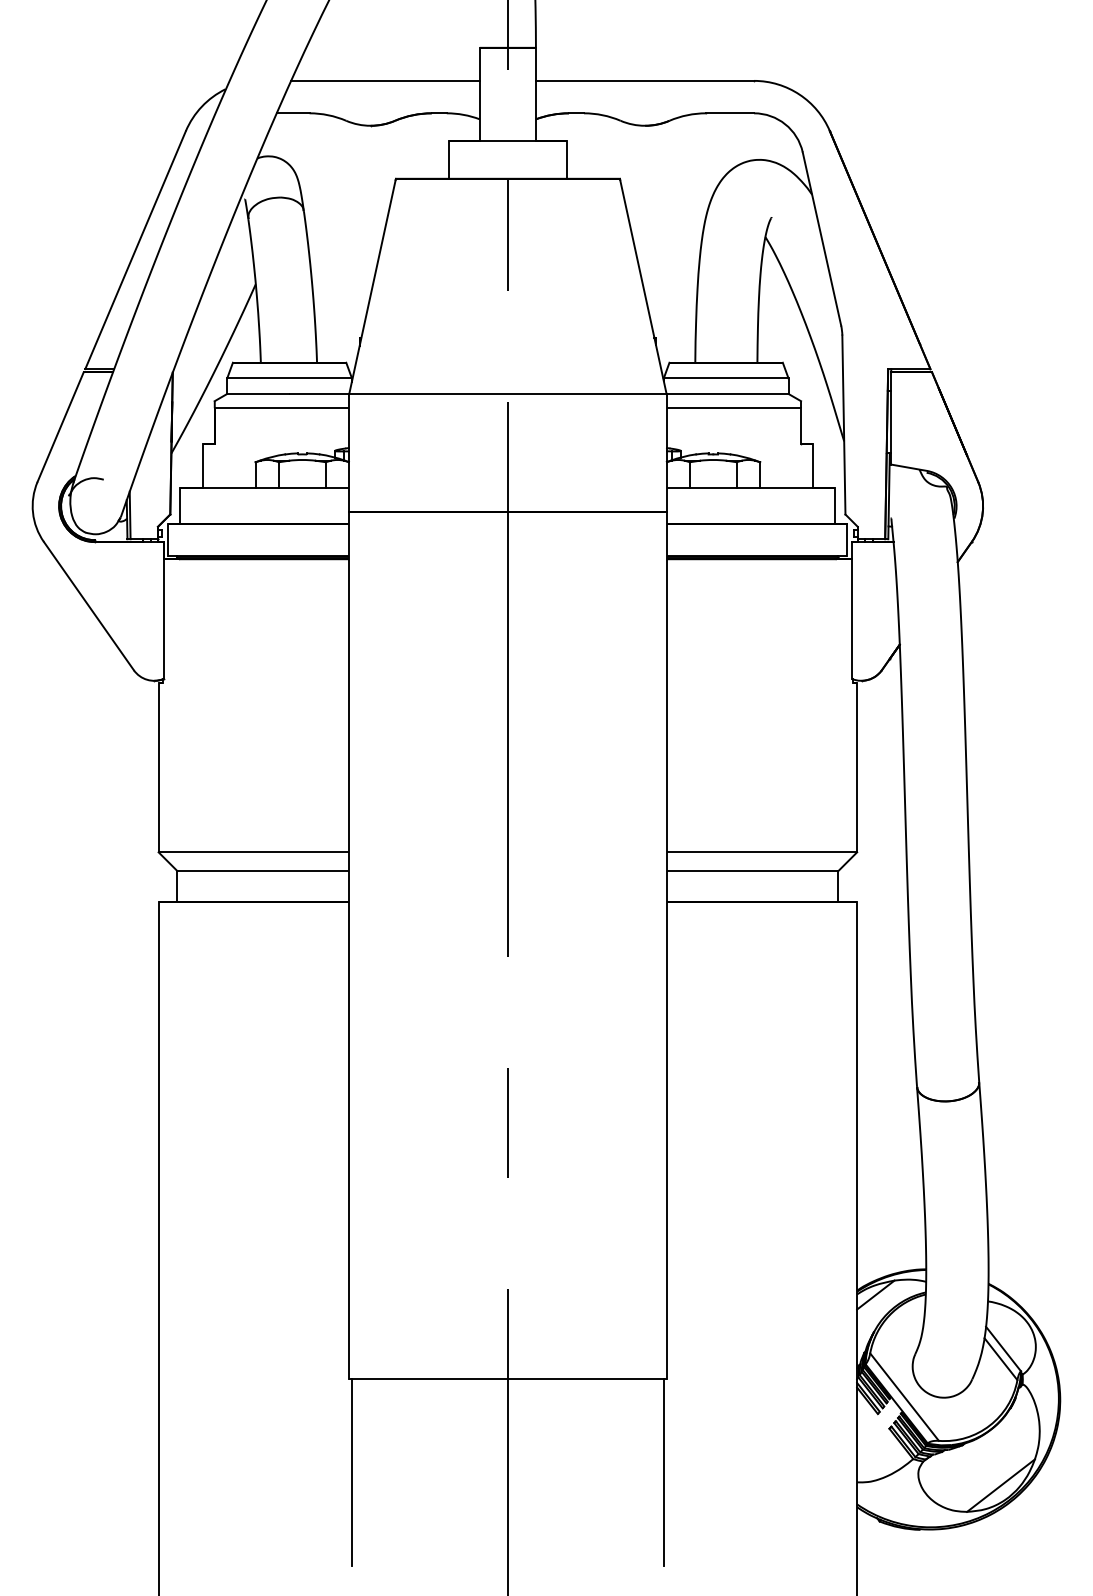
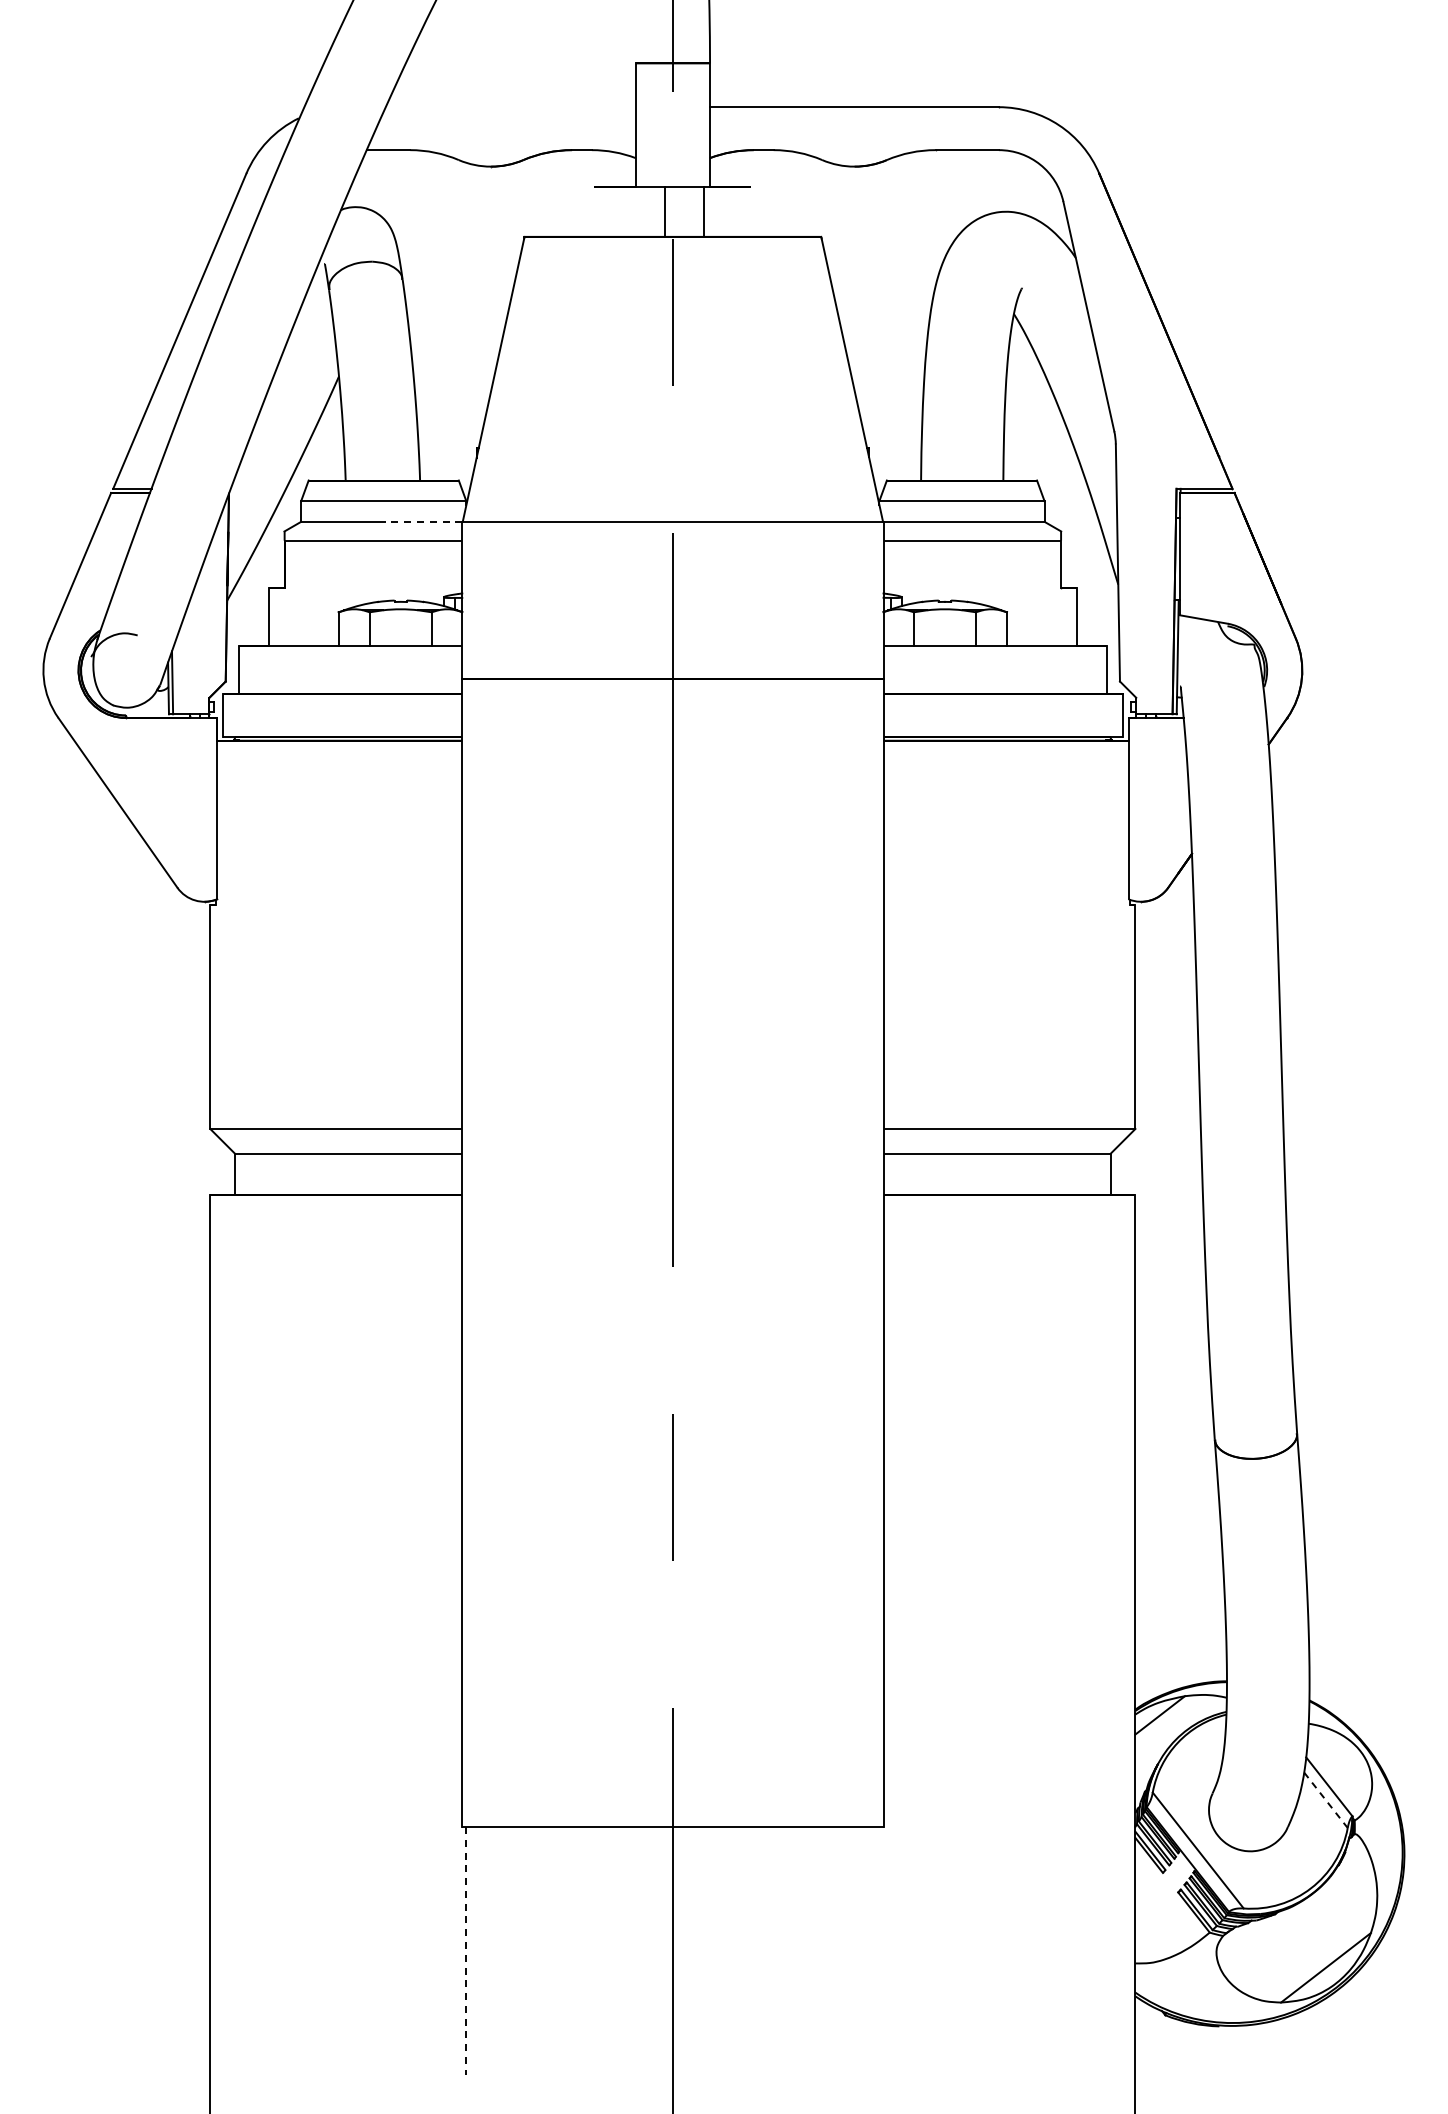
line: (385, 81) -> (510, 107), removed
line: (448, 159) -> (665, 211), moved
line: (567, 159) -> (704, 211), moved
line: (318, 393) -> (422, 521), solid -> dashed
line: (1001, 1359) -> (1326, 1800), solid -> dashed
line: (352, 1472) -> (466, 1950), solid -> dashed
line: (663, 1472) -> (879, 1950), removed

